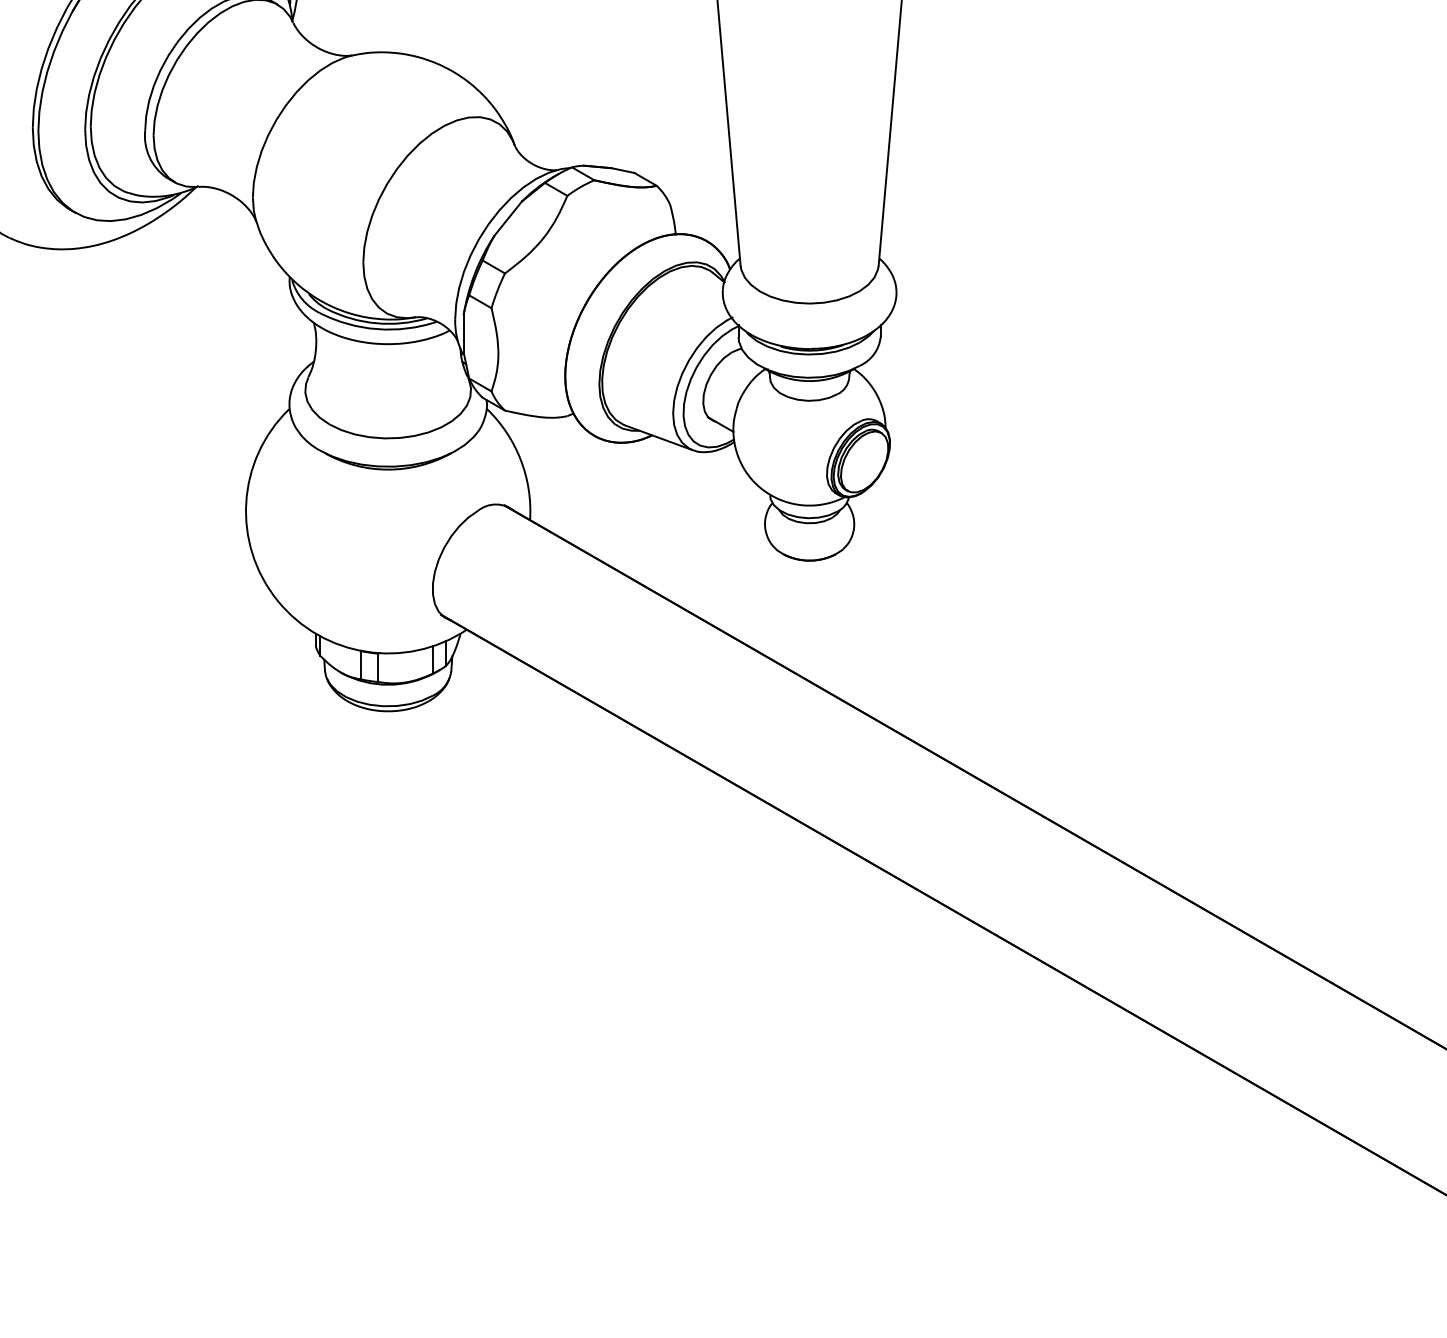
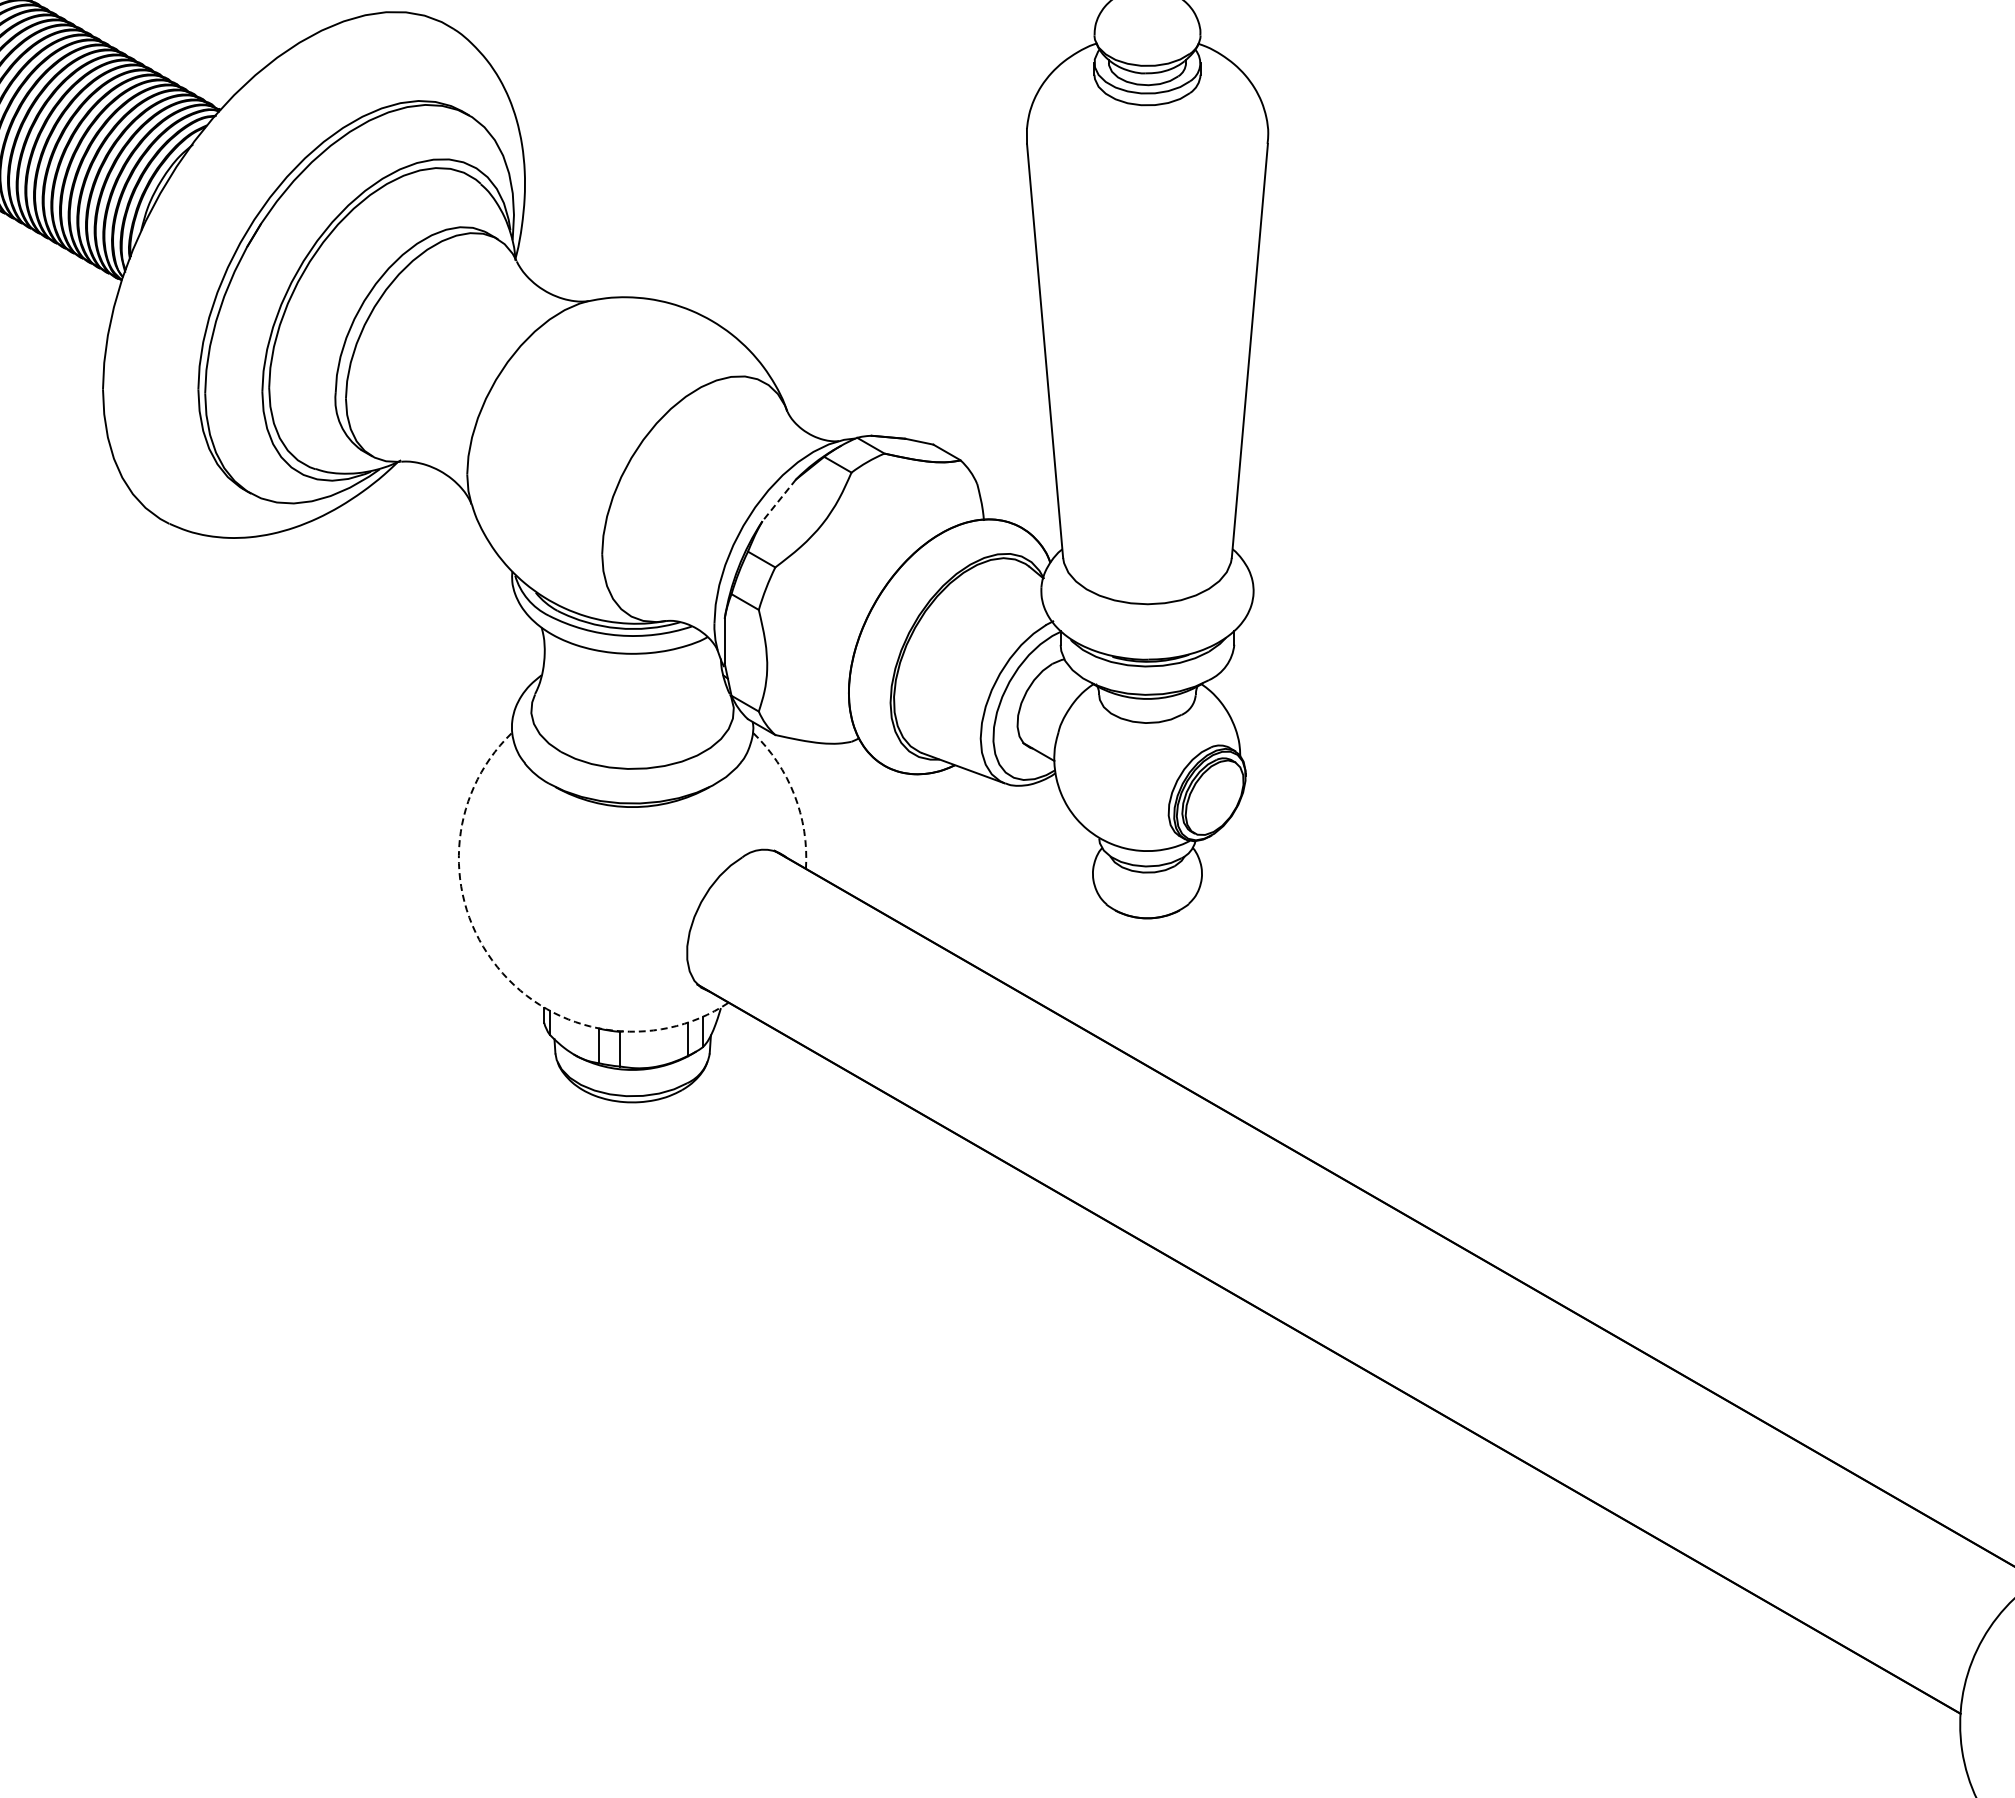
line: (508, 218) -> (779, 500), solid -> dashed
arc: (520, 460) -> (794, 795), solid -> dashed
arc: (277, 600) -> (497, 967), solid -> dashed

